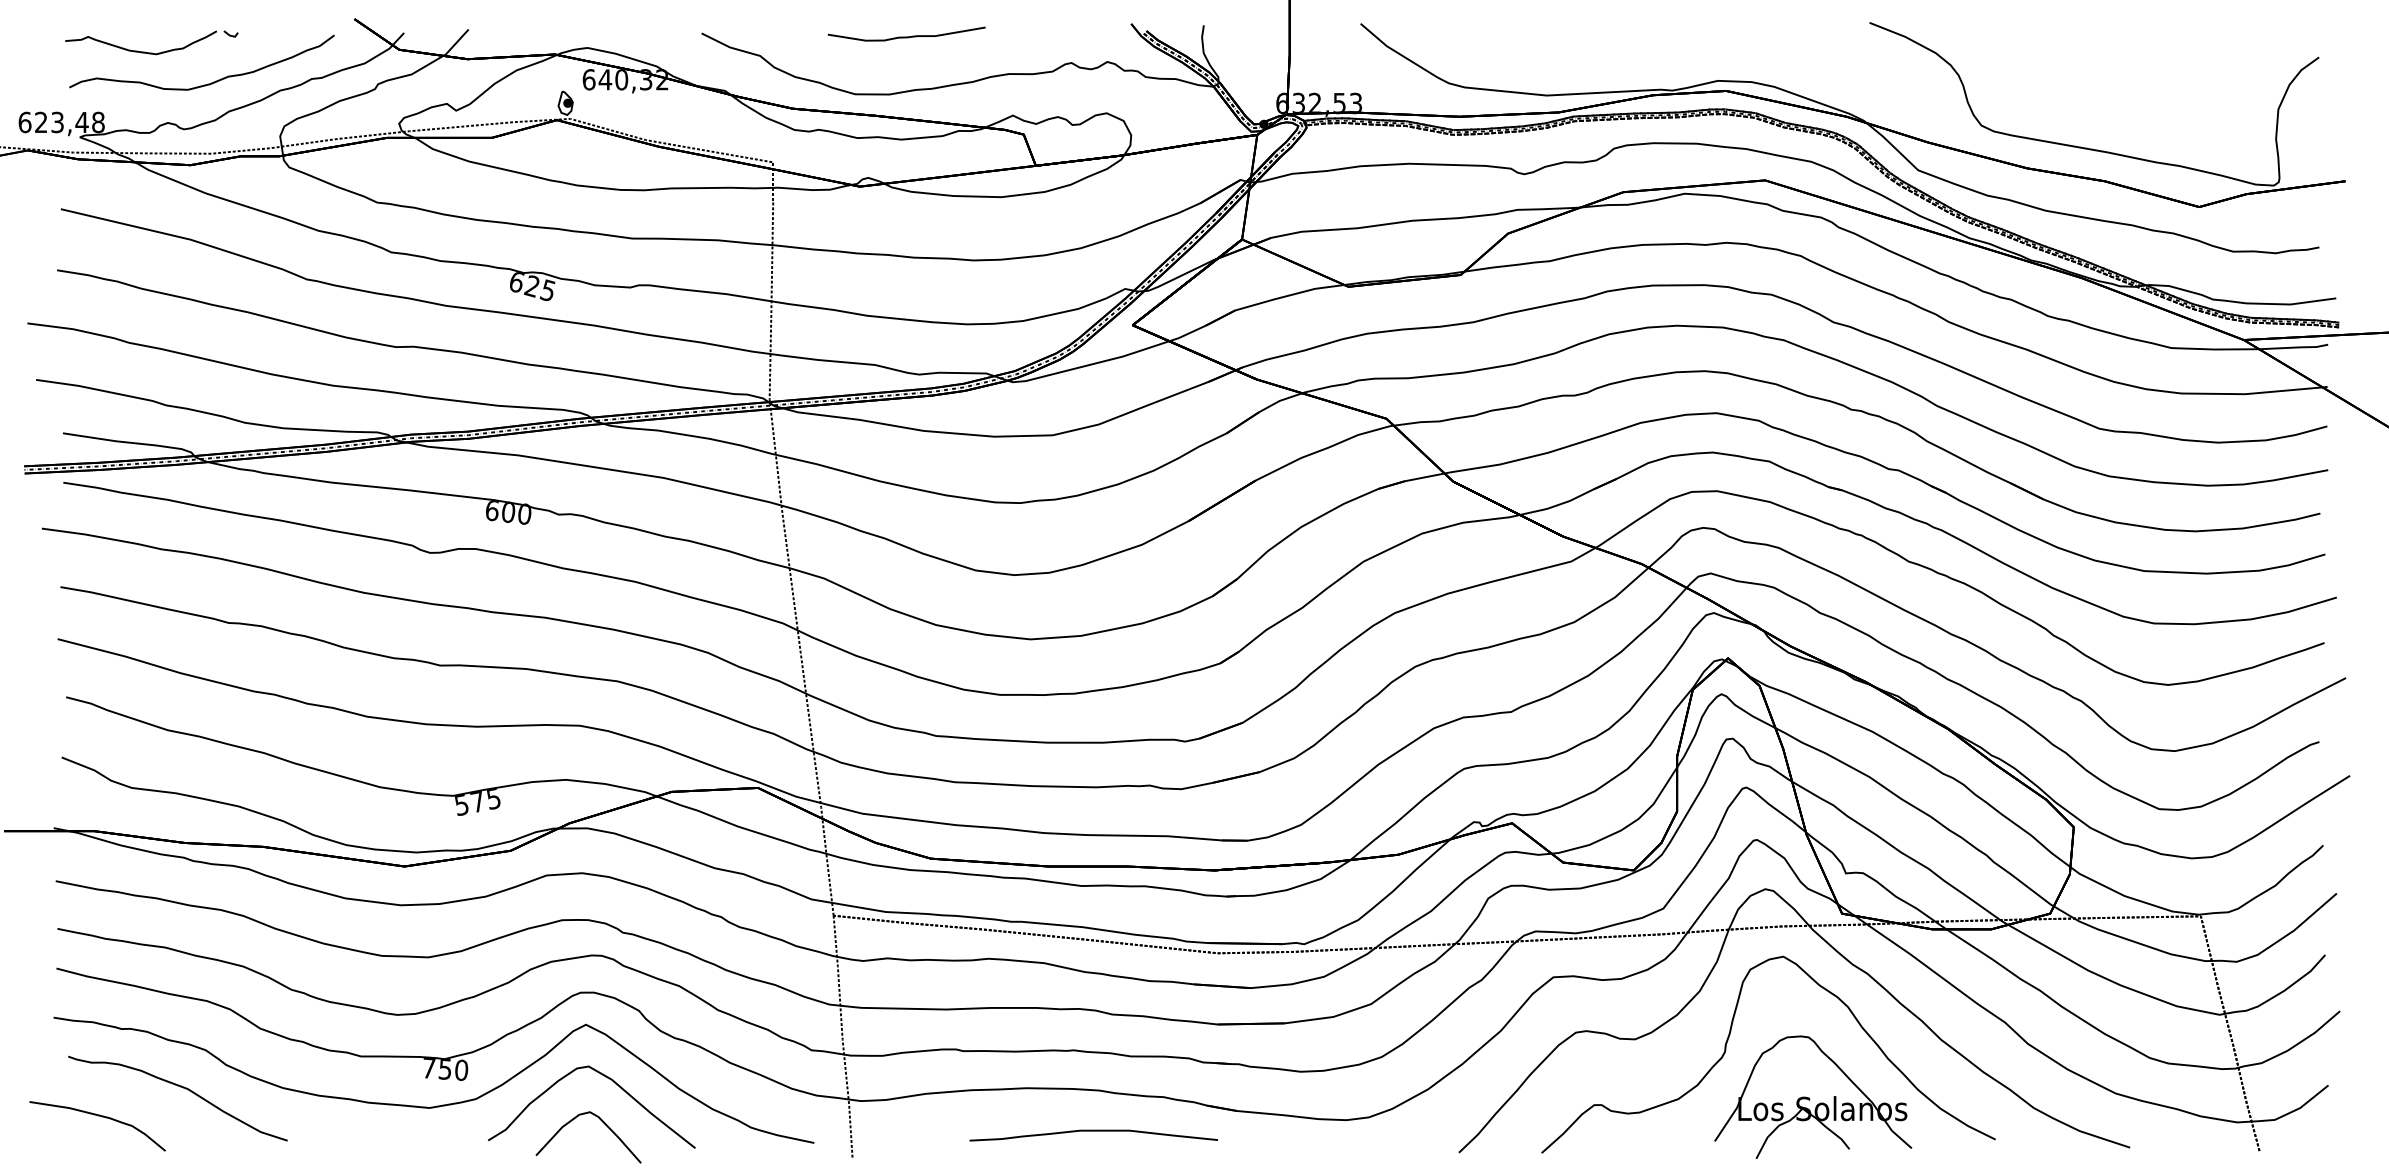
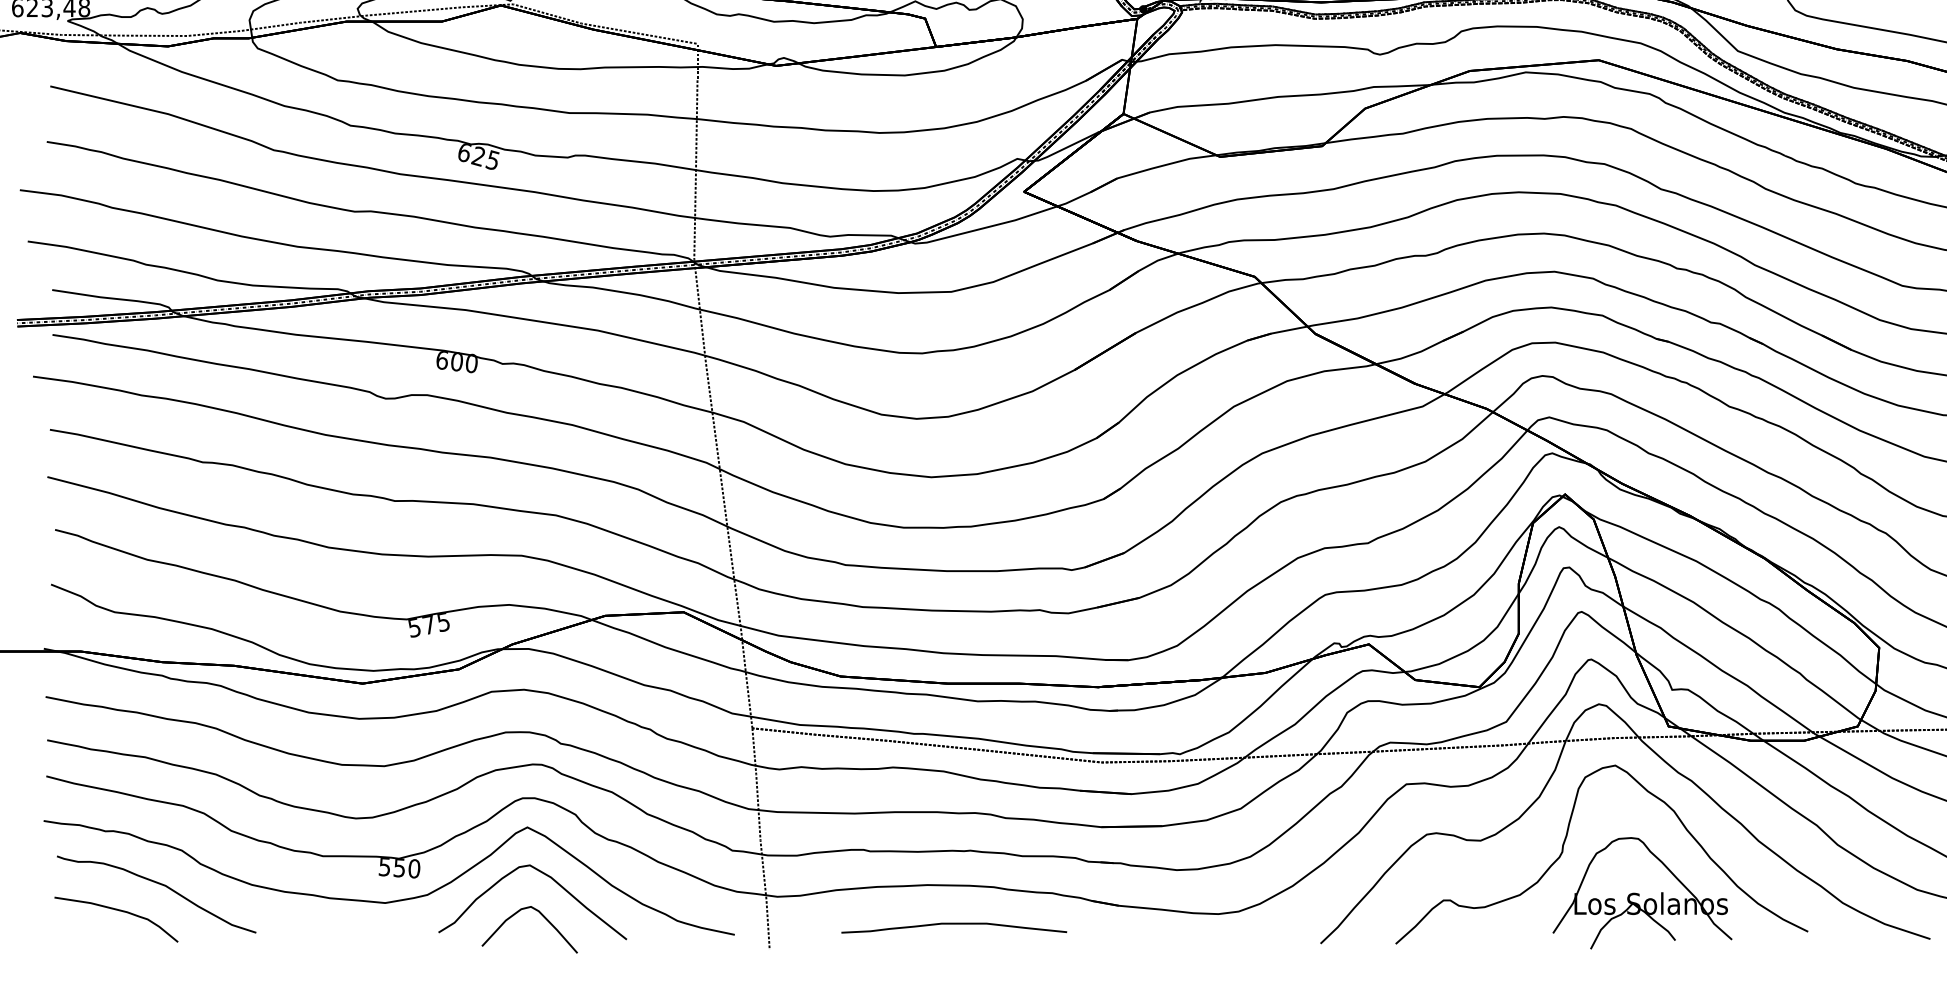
text: (428, 1068) -> (384, 867), 750 -> 550
curve: (98, 1116) -> (117, 910), moved
curve: (1093, 1131) -> (954, 924), moved

